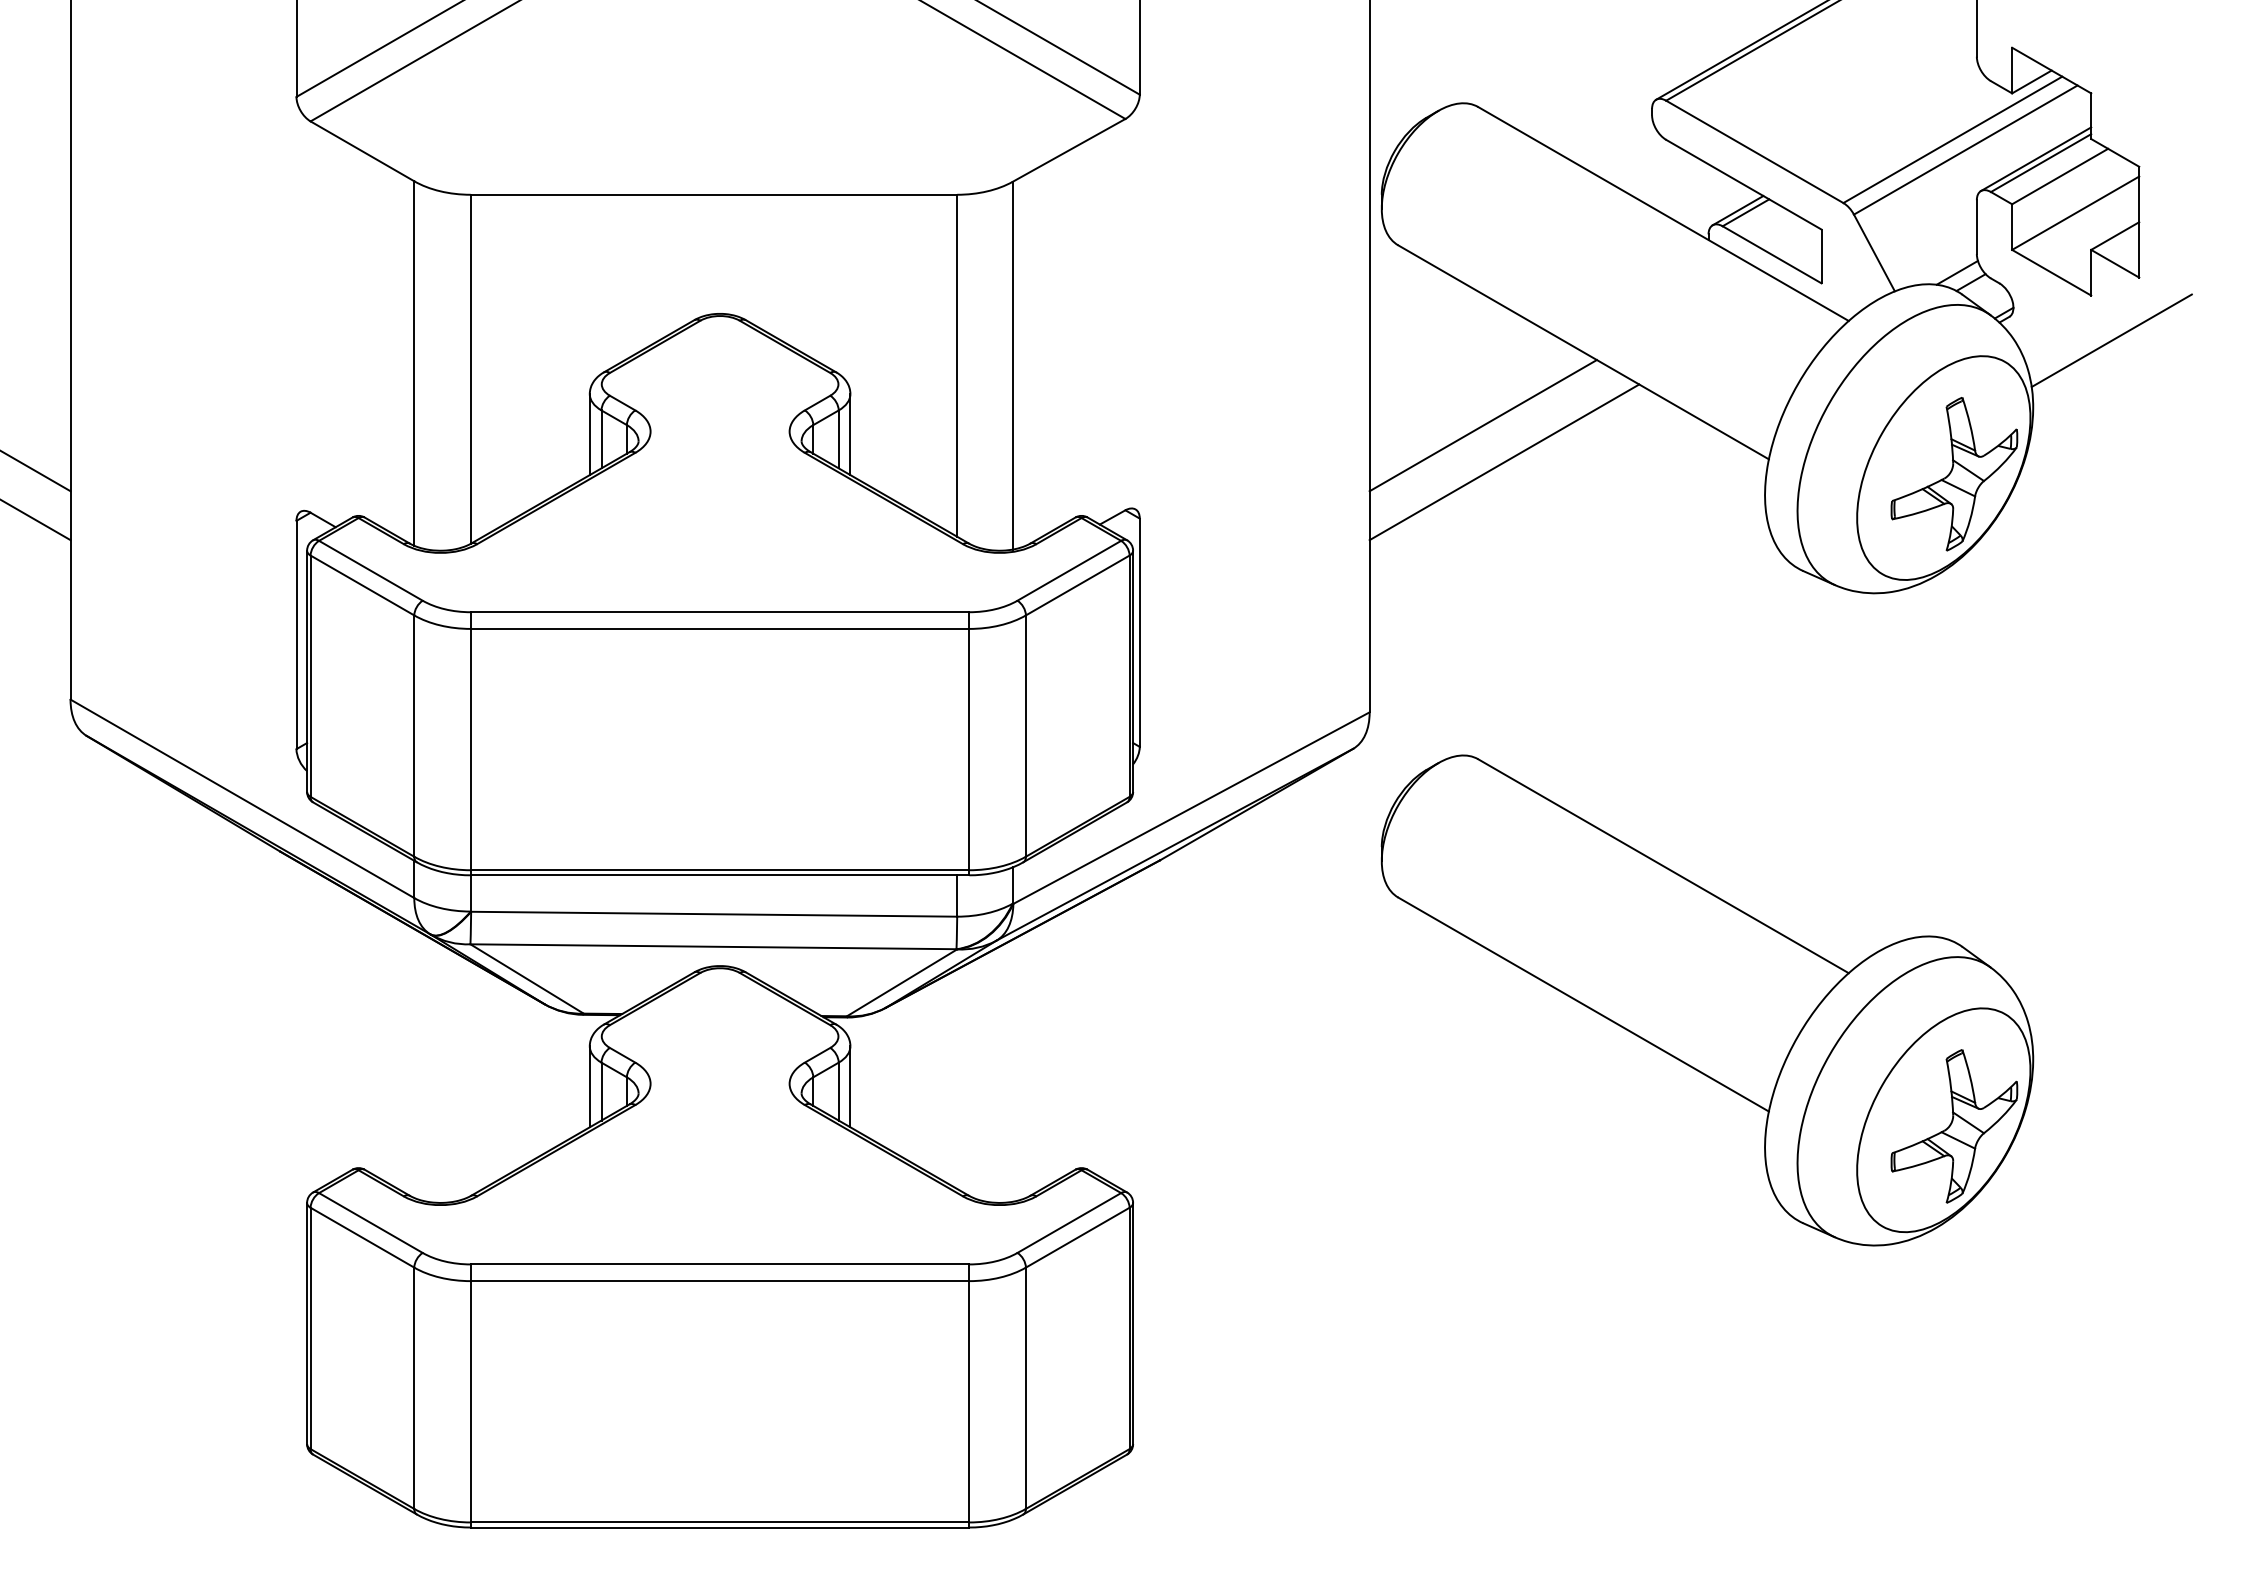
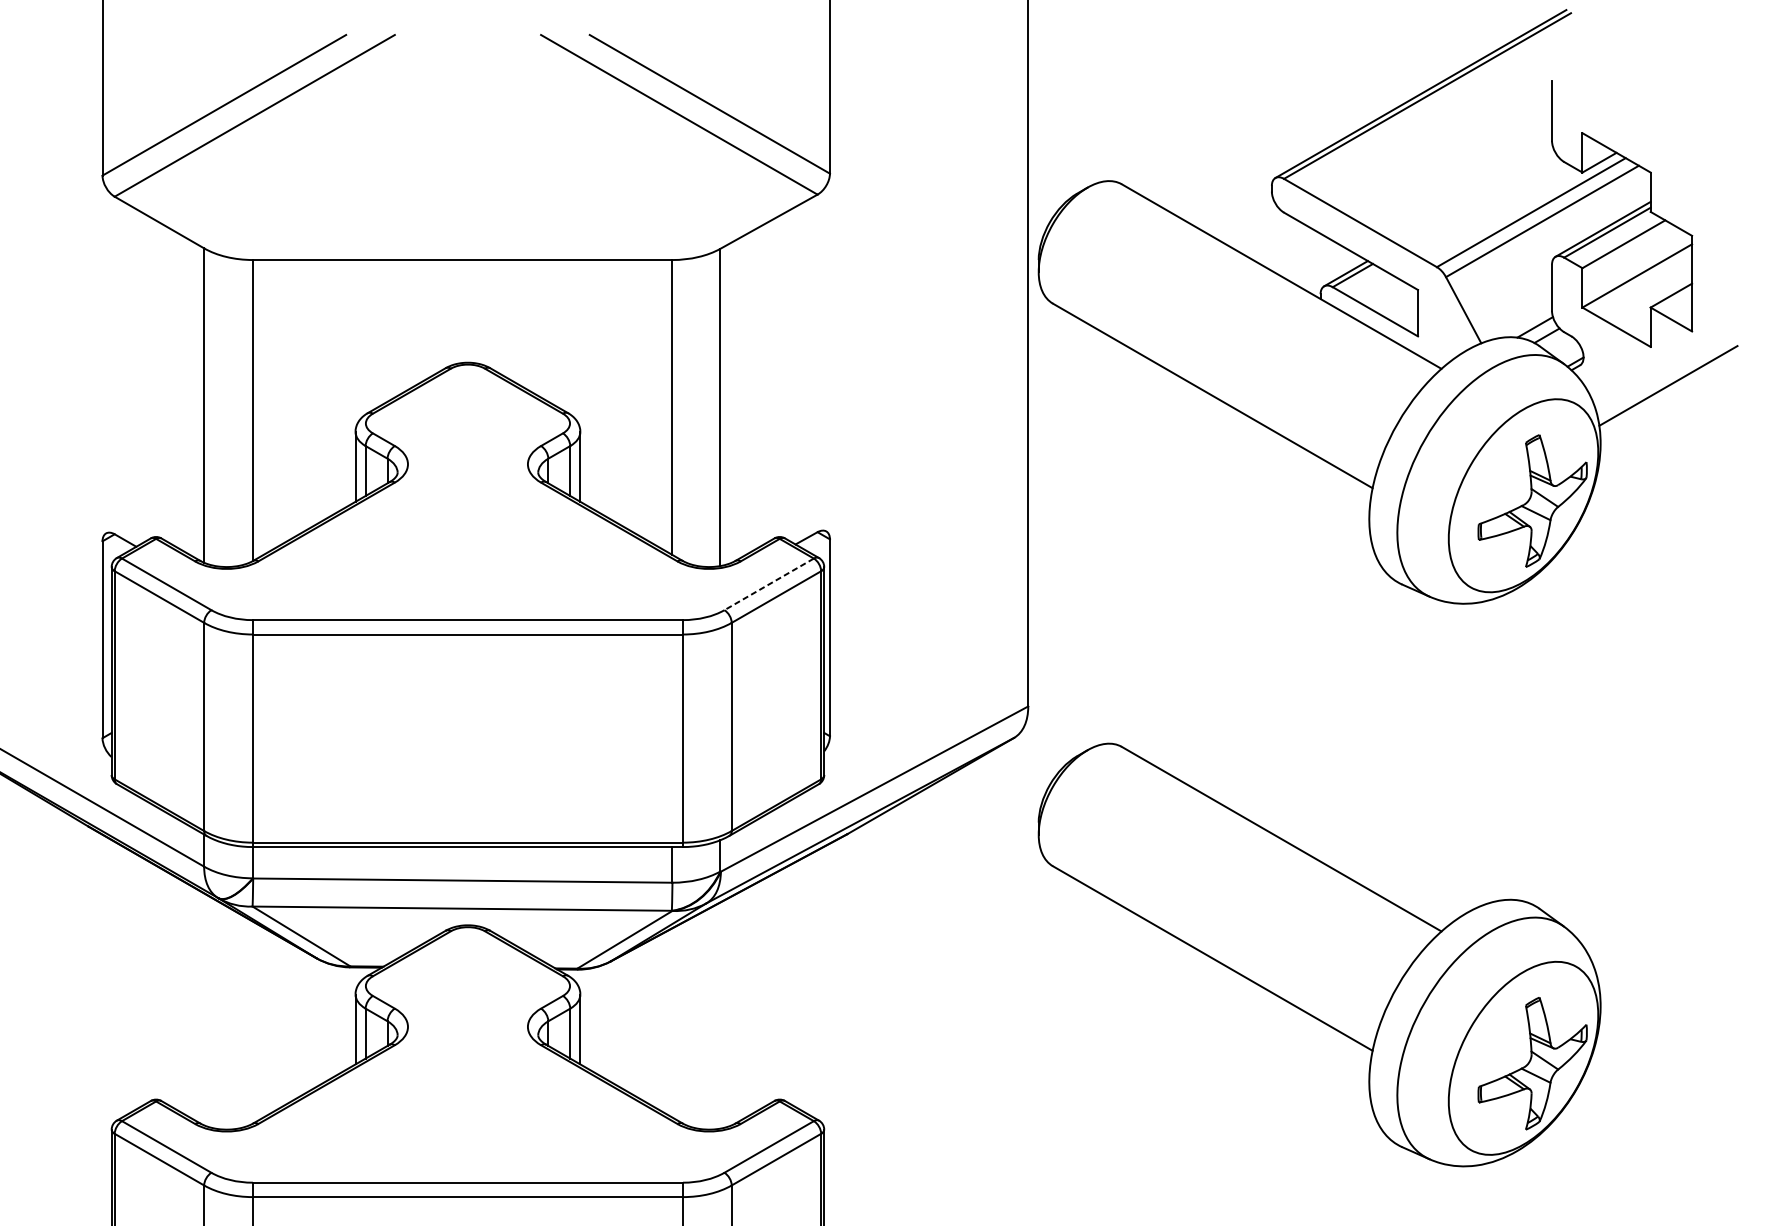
line: (1482, 425) -> (1125, 459), removed
line: (1504, 462) -> (1144, 490), removed
line: (1069, 570) -> (769, 584), solid -> dashed

